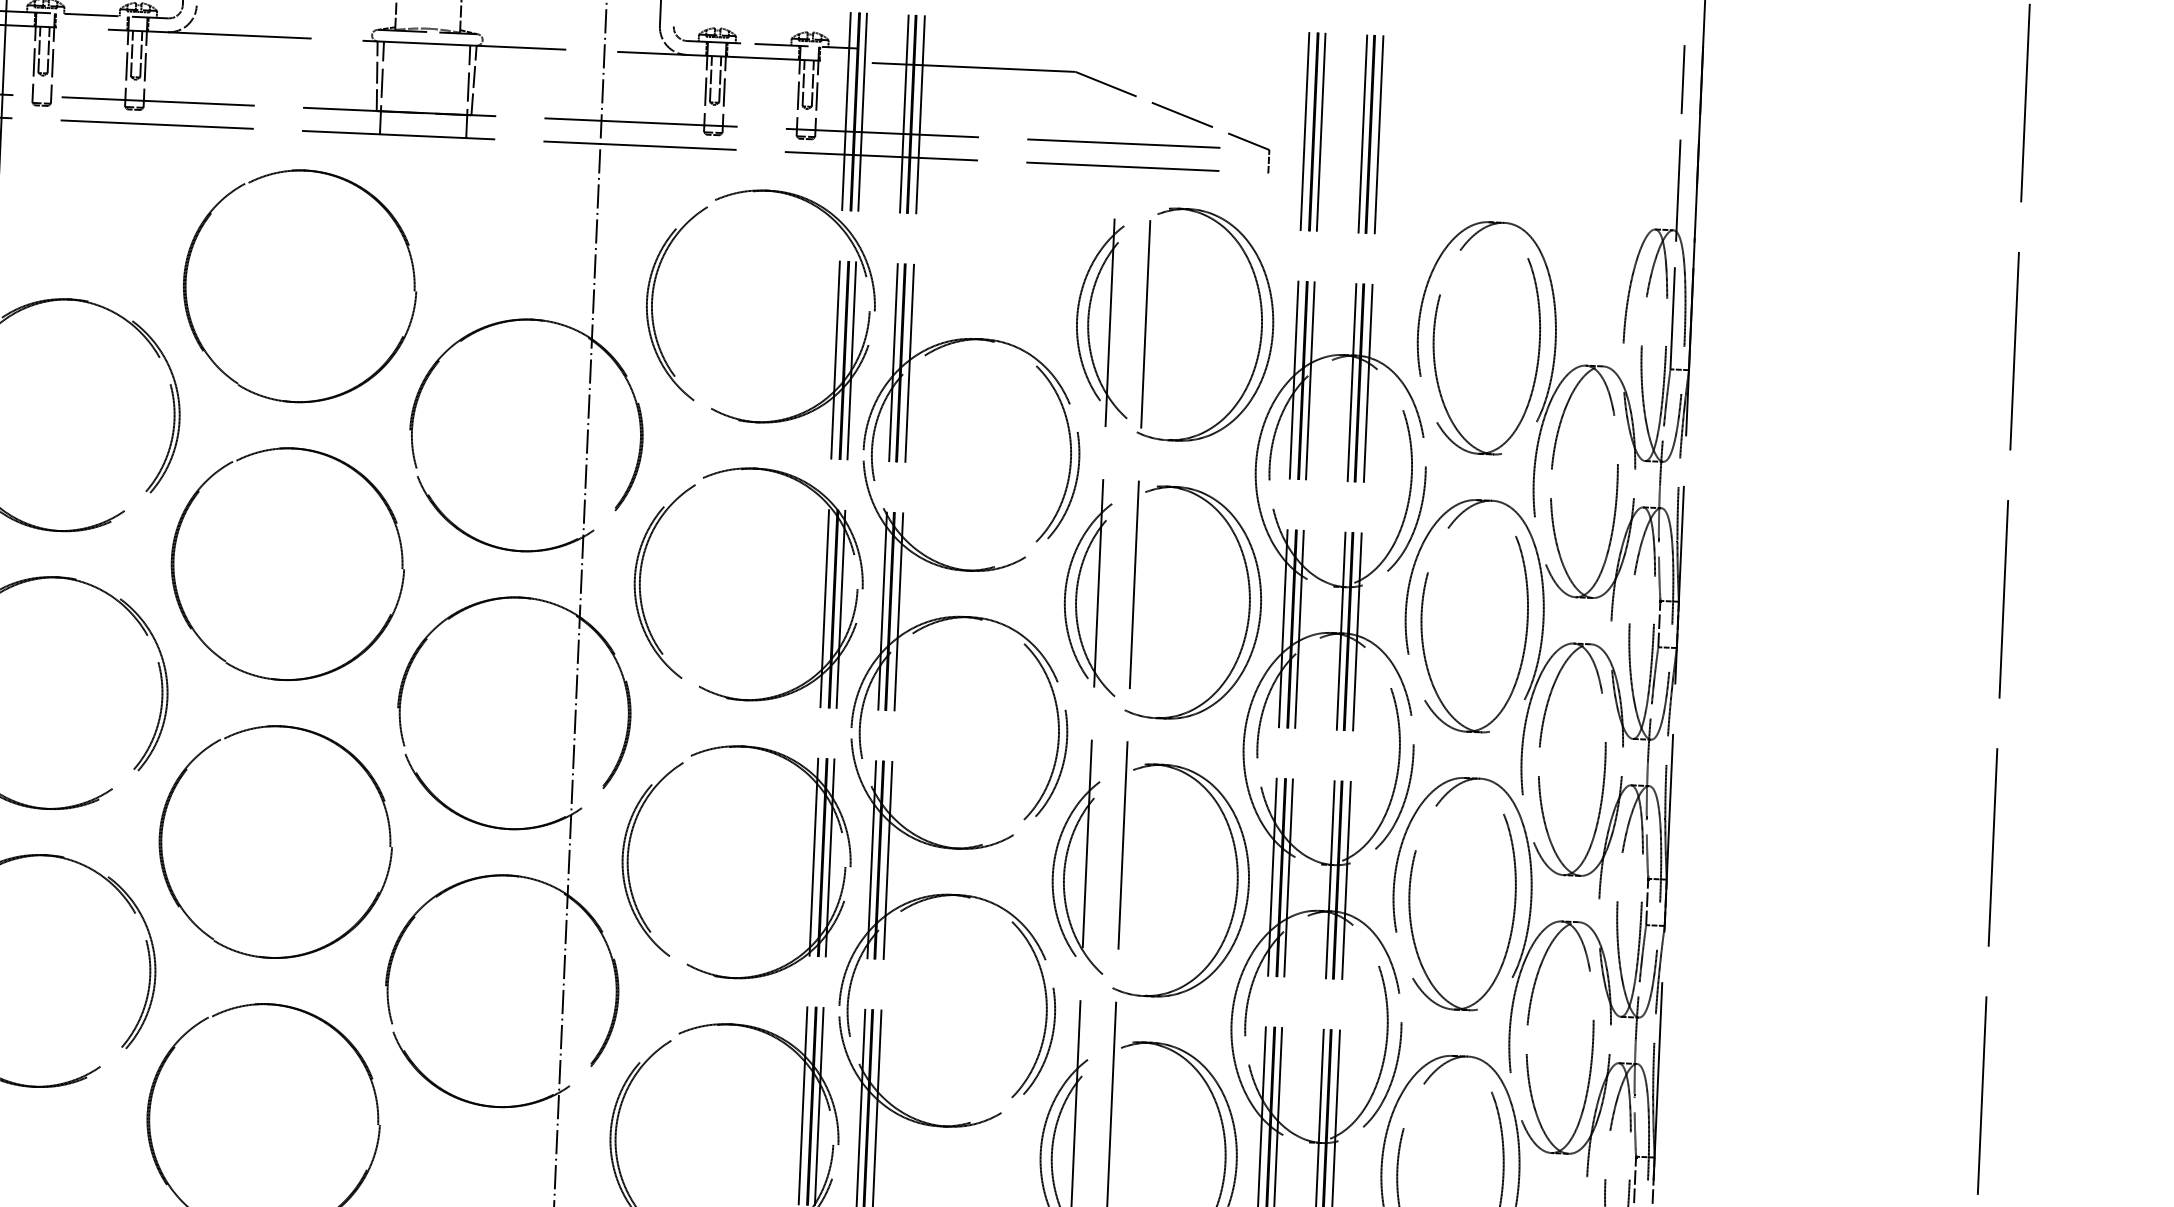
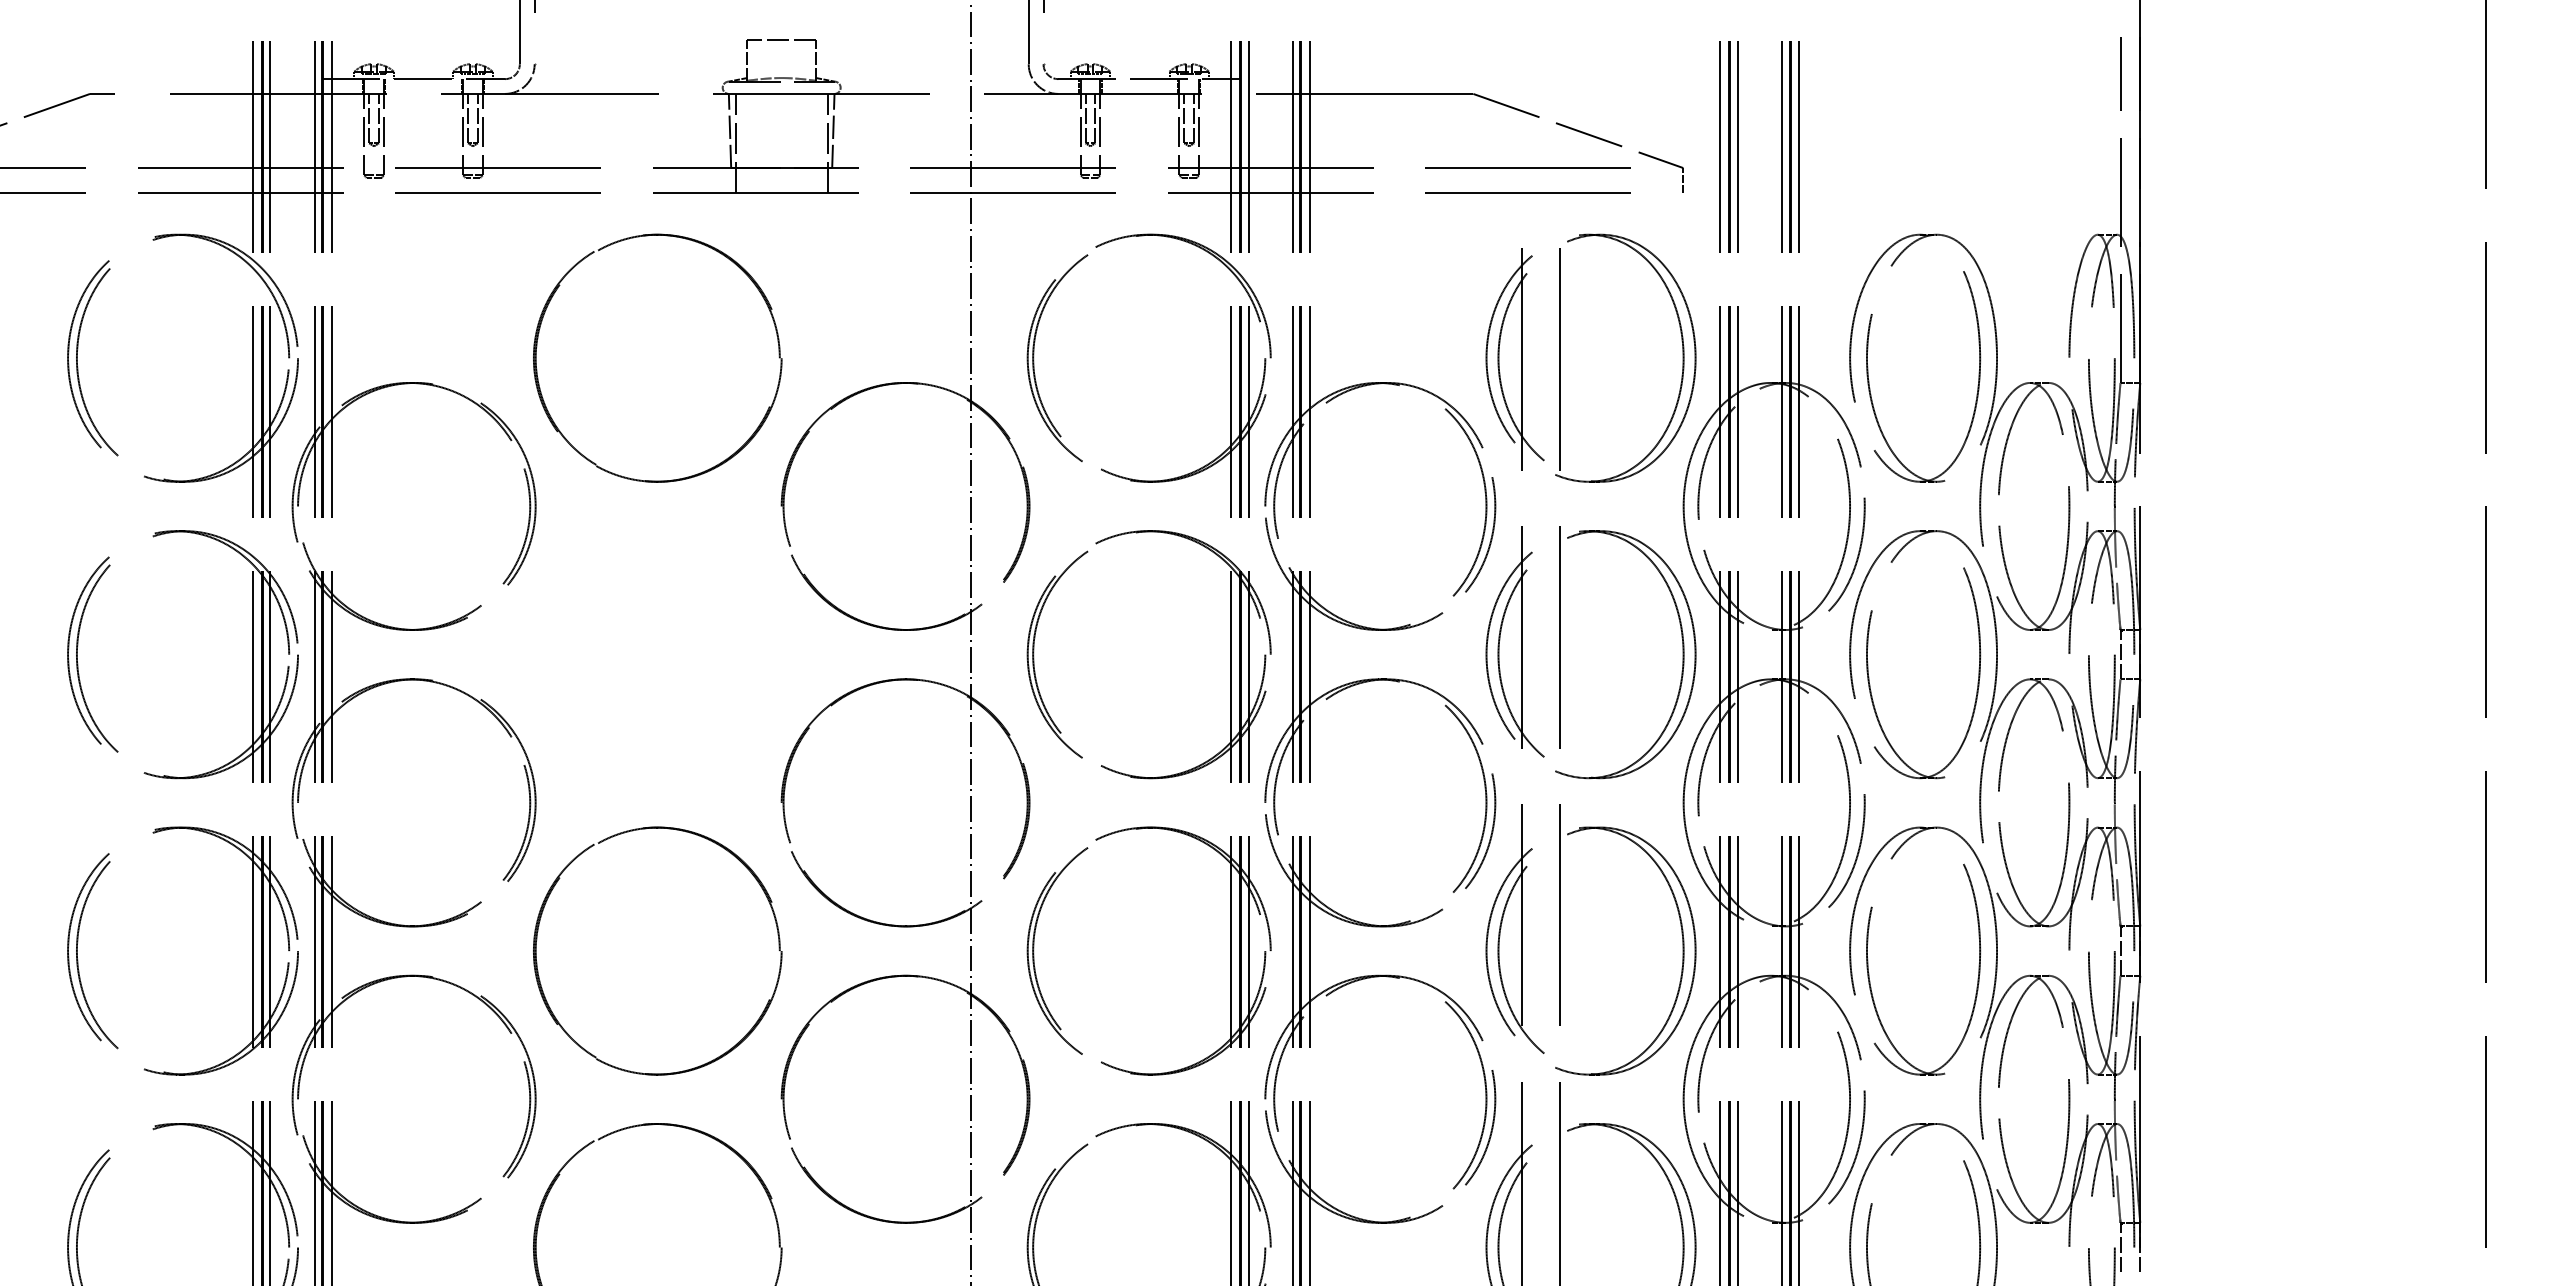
part: (175, 548) -> (537, 643), removed

